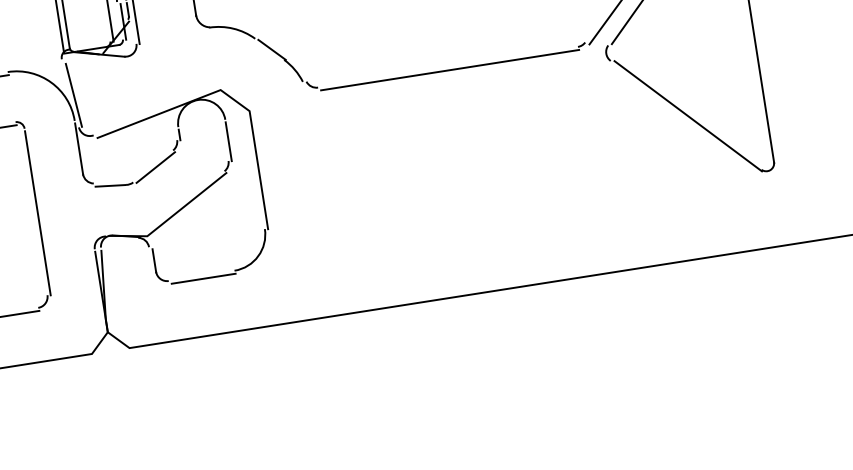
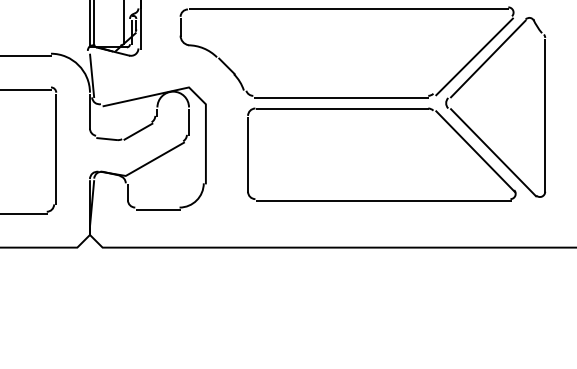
part: (511, 78) -> (381, 109), added

